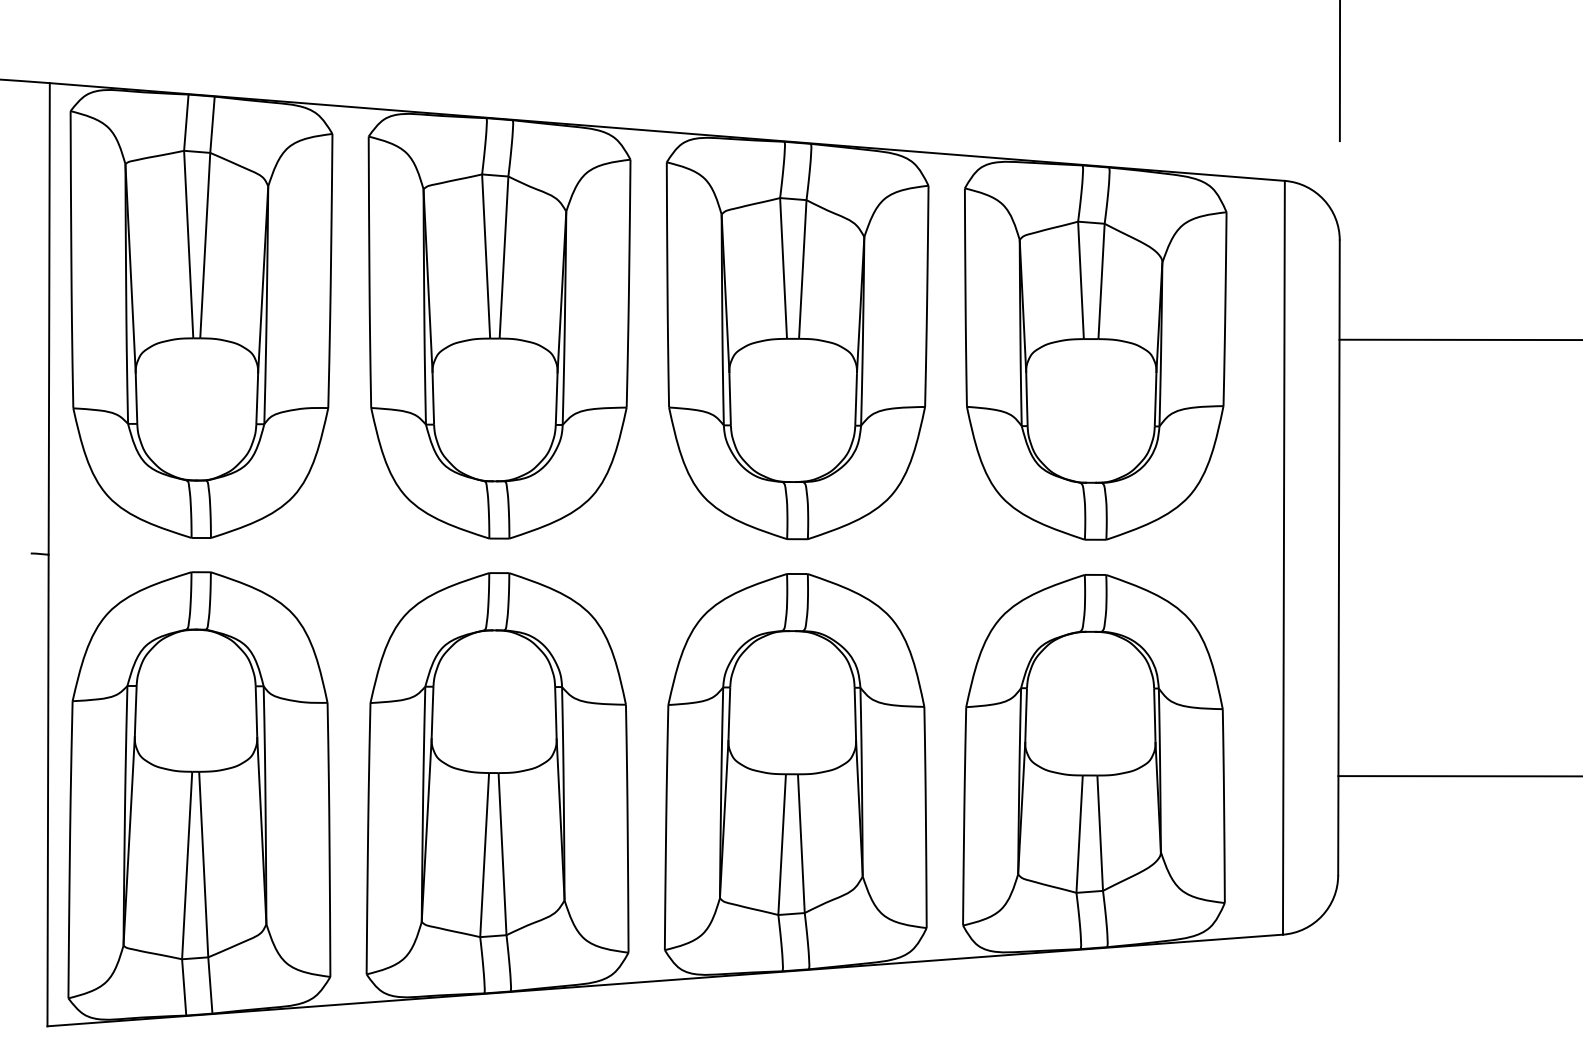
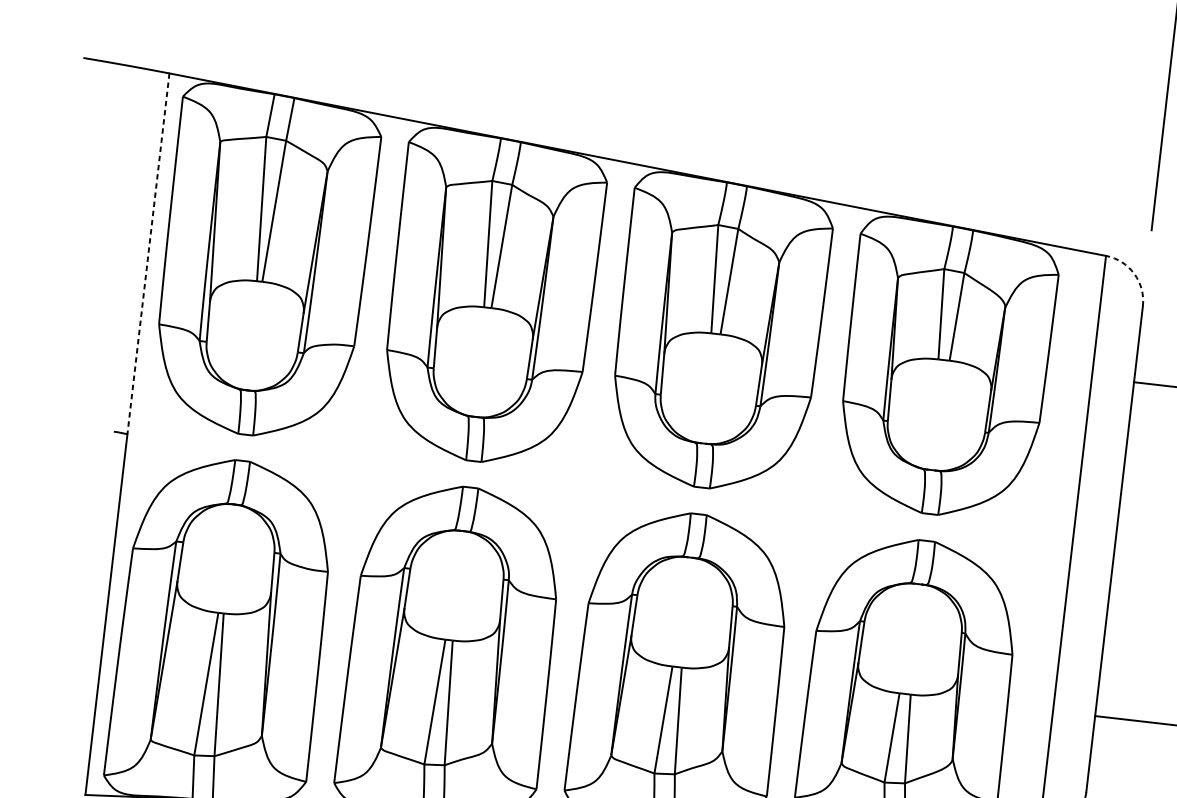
arc: (1323, 199) -> (1134, 273), solid -> dashed
line: (49, 318) -> (148, 253), solid -> dashed

